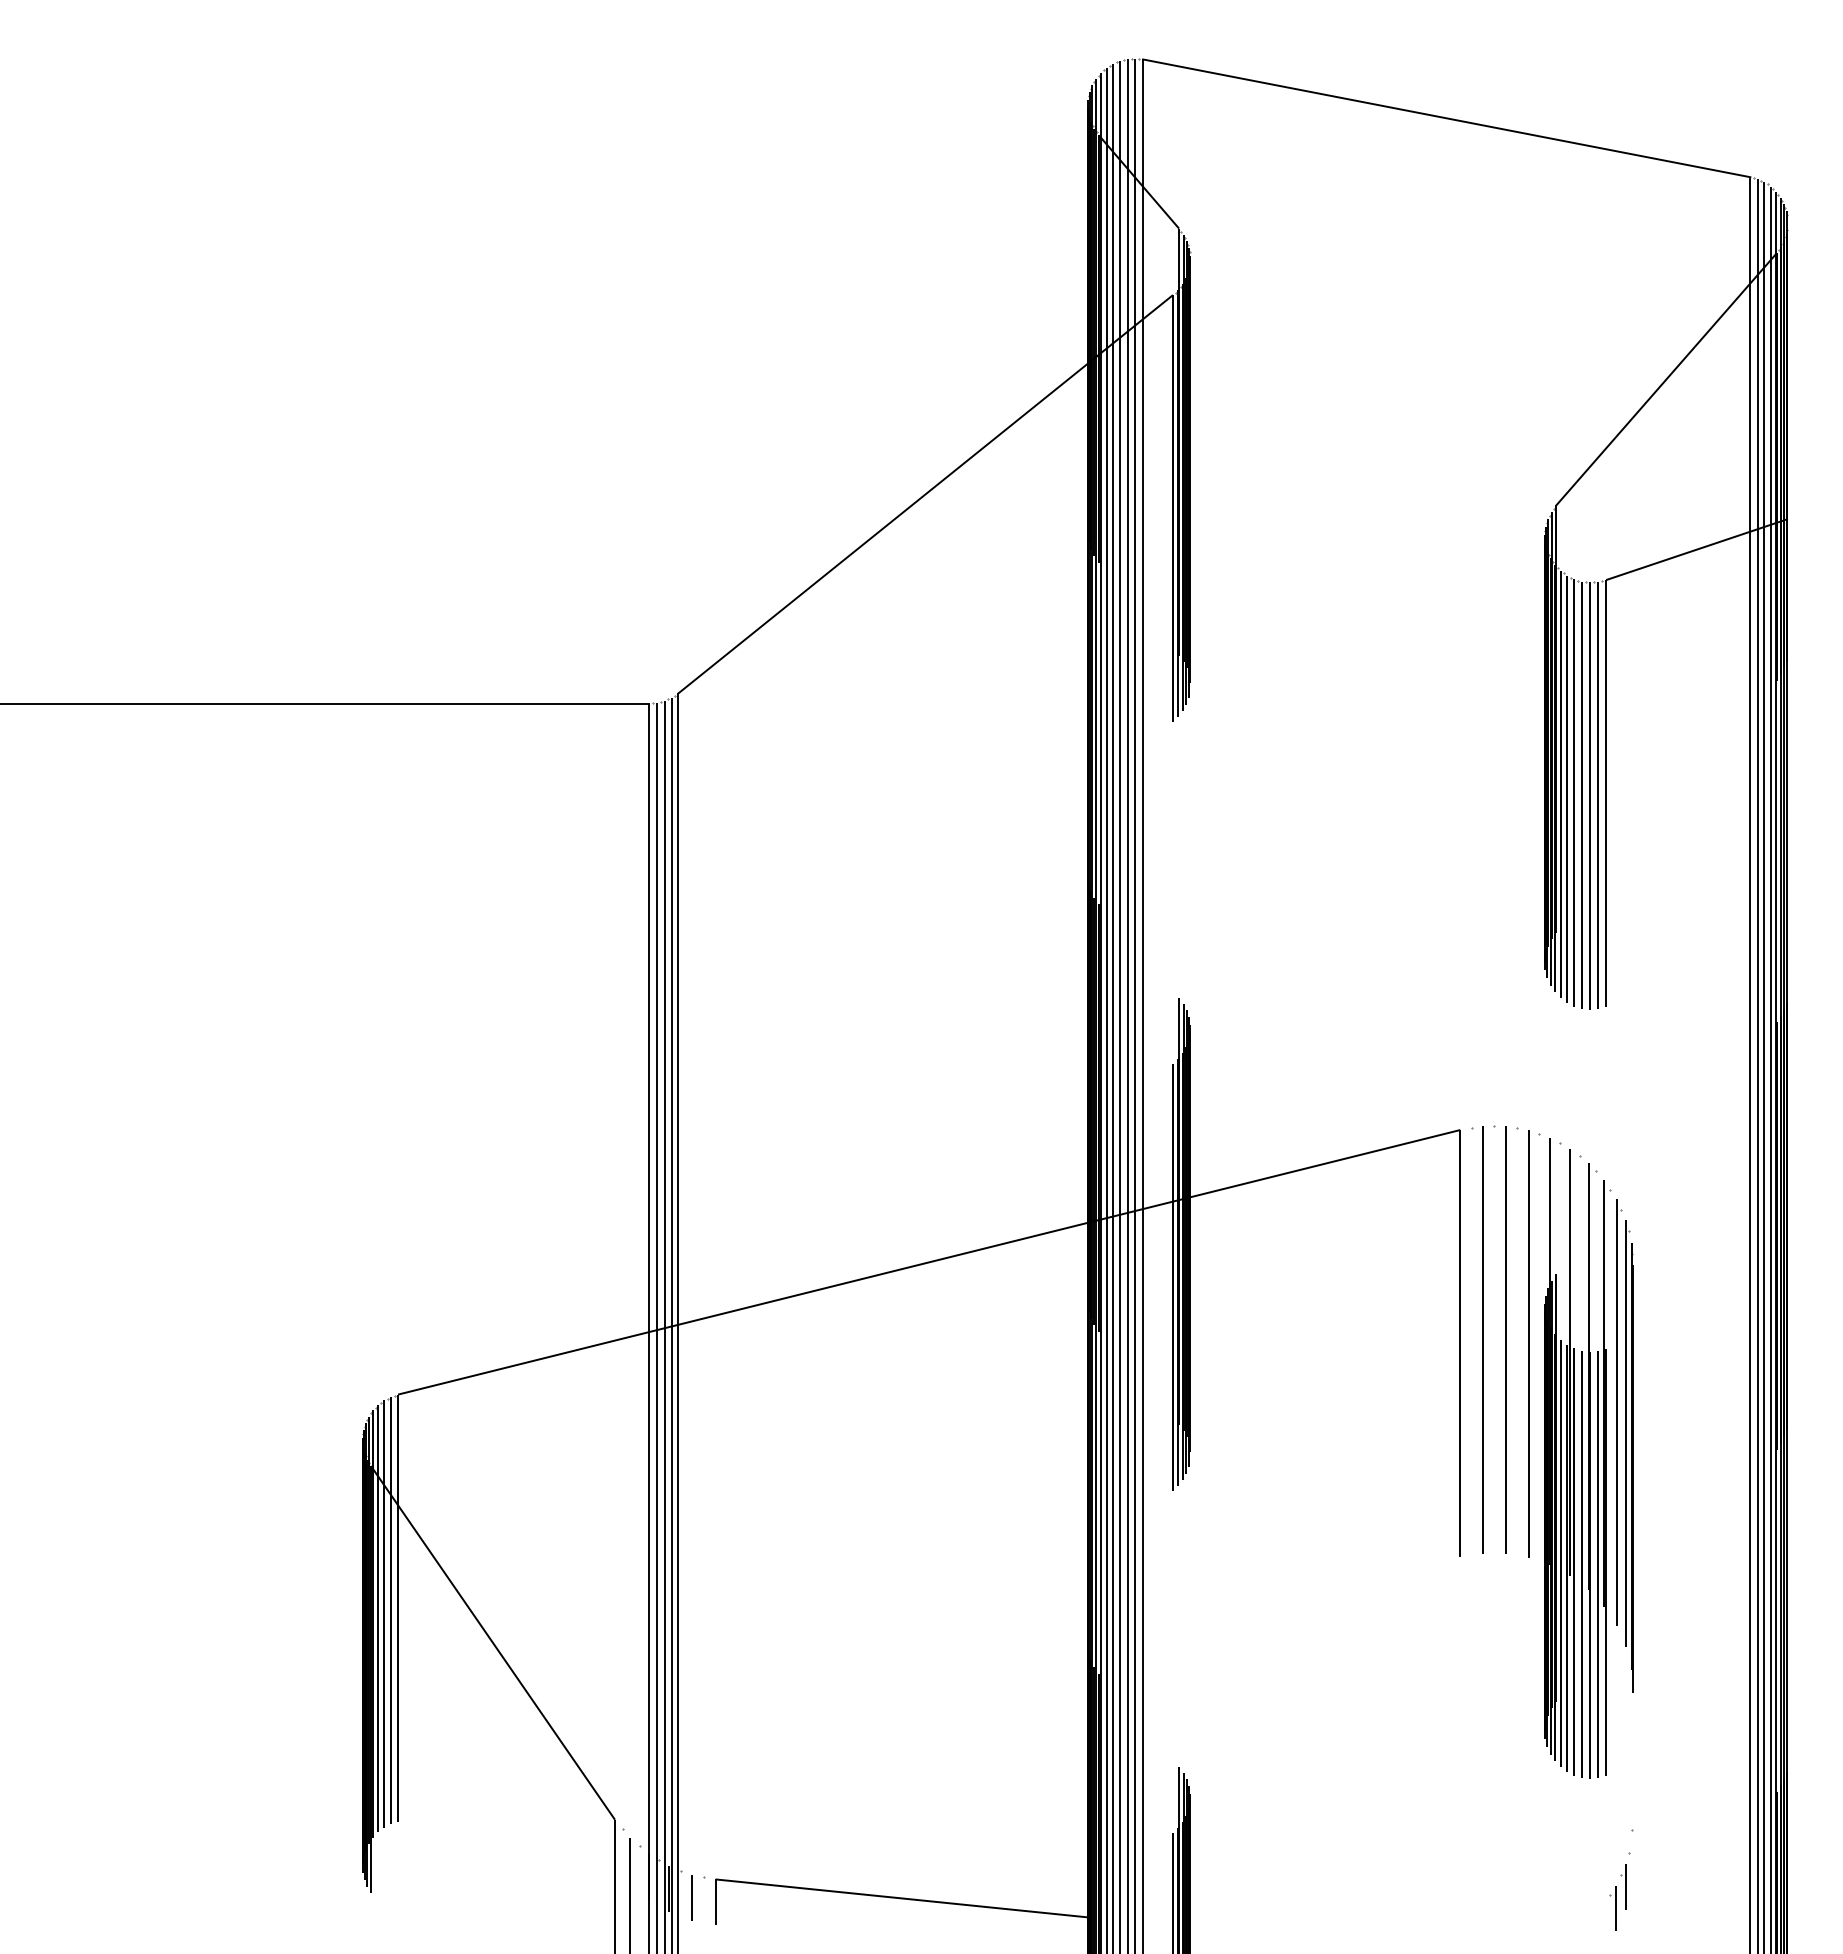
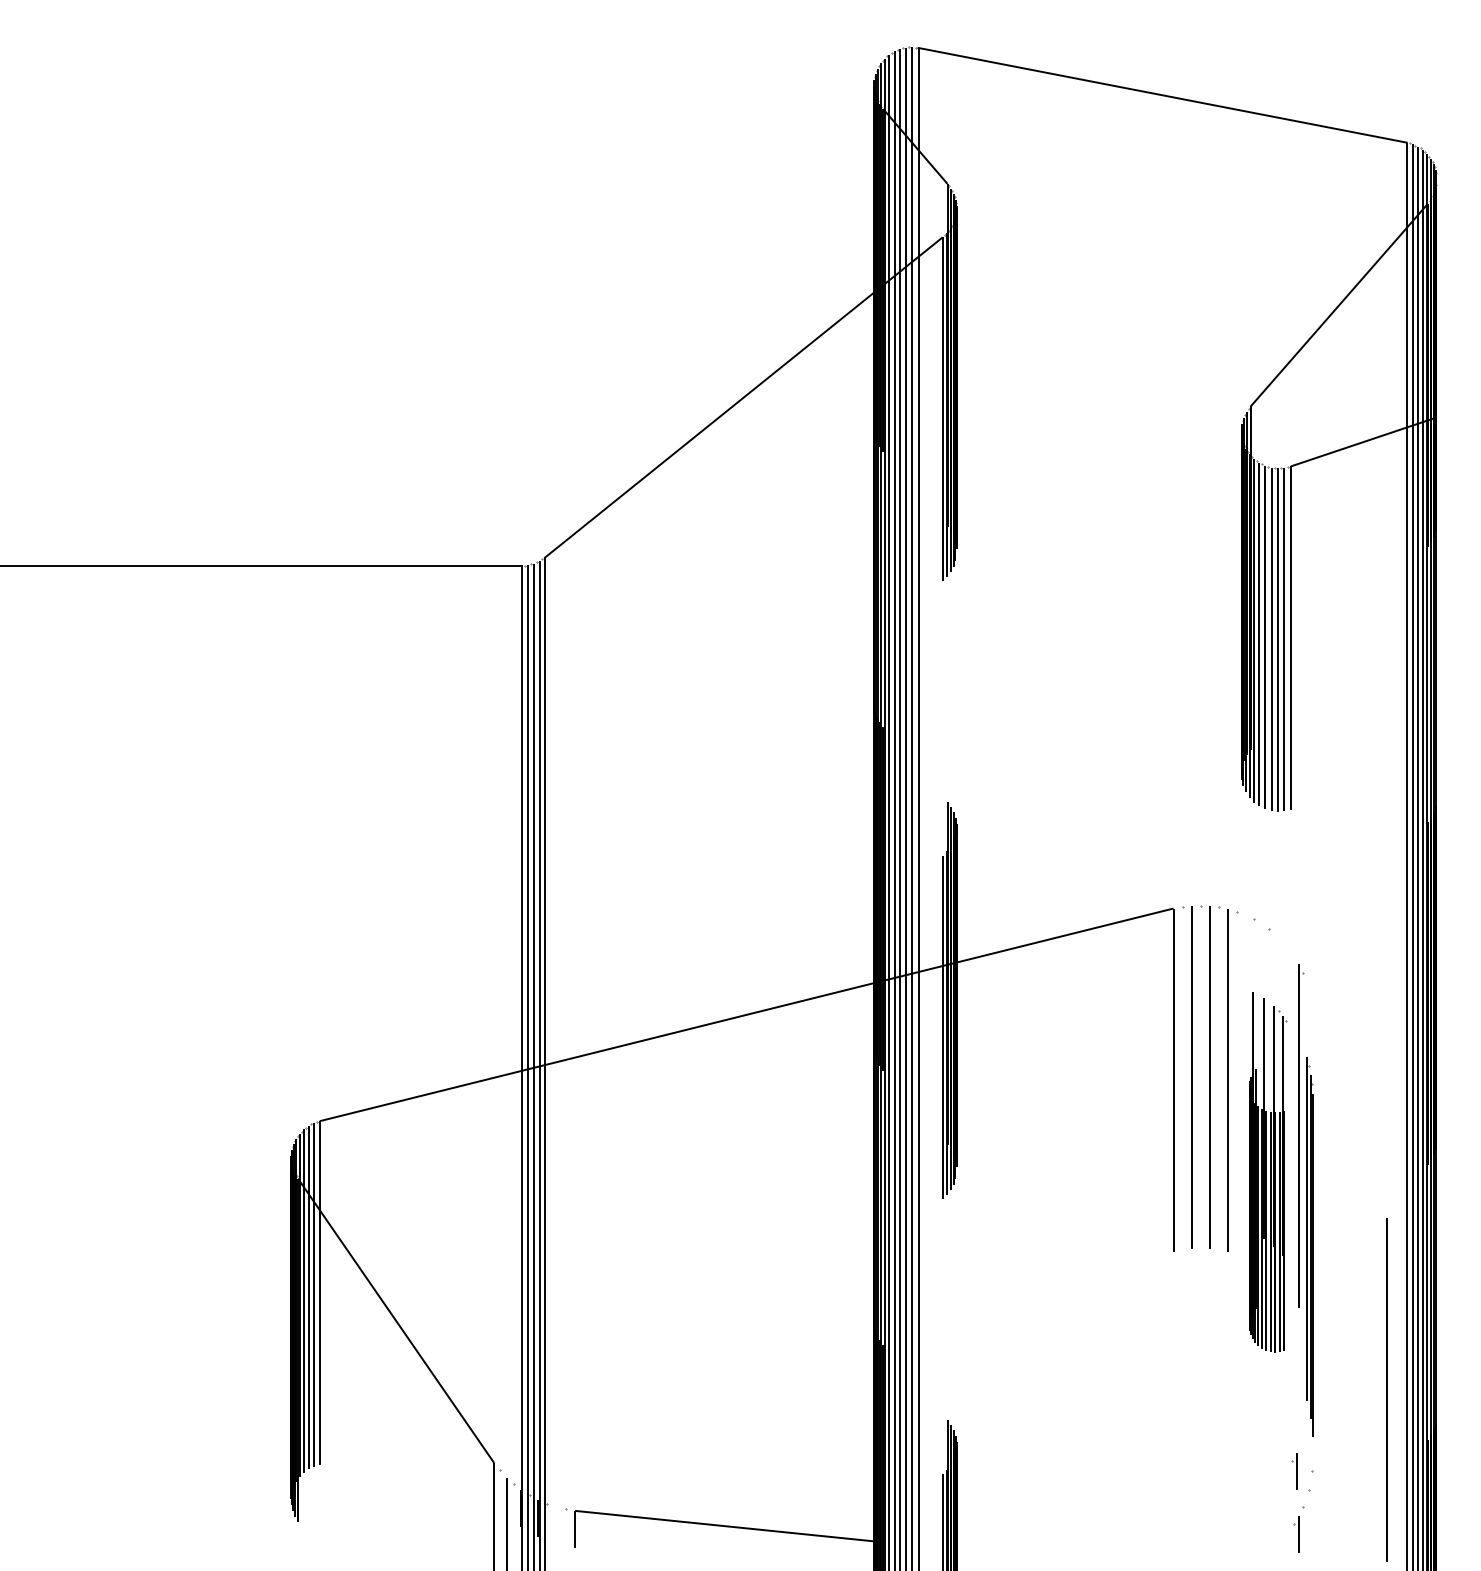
part: (1629, 1456) -> (1309, 1247), moved
part: (1577, 1458) -> (1267, 1172), size x0.7
line: (1725, 1728) -> (1386, 1389), added
part: (1610, 1830) -> (1294, 1471), added
line: (1625, 1887) -> (1306, 1517), removed
line: (691, 1897) -> (555, 1525), removed

